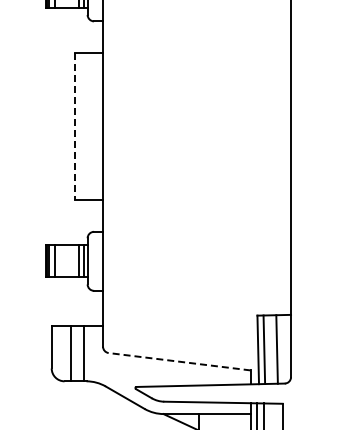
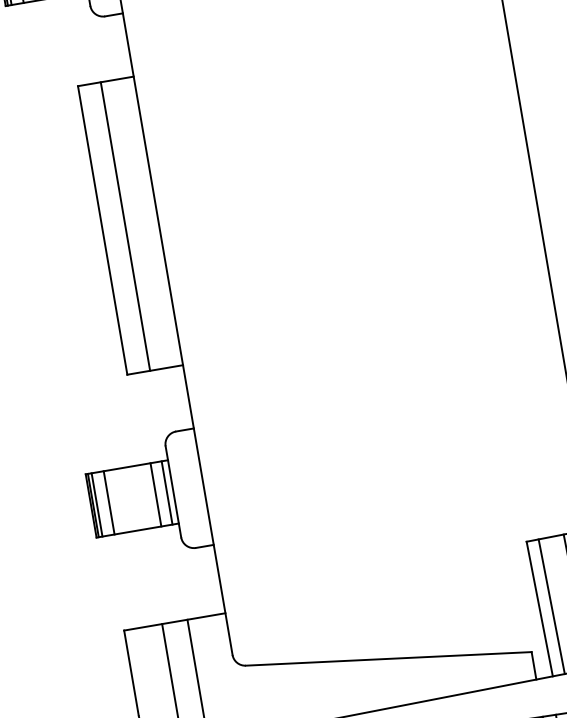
line: (86, 126) -> (125, 226), added
line: (74, 127) -> (102, 232), dashed -> solid
line: (179, 361) -> (388, 658), dashed -> solid

